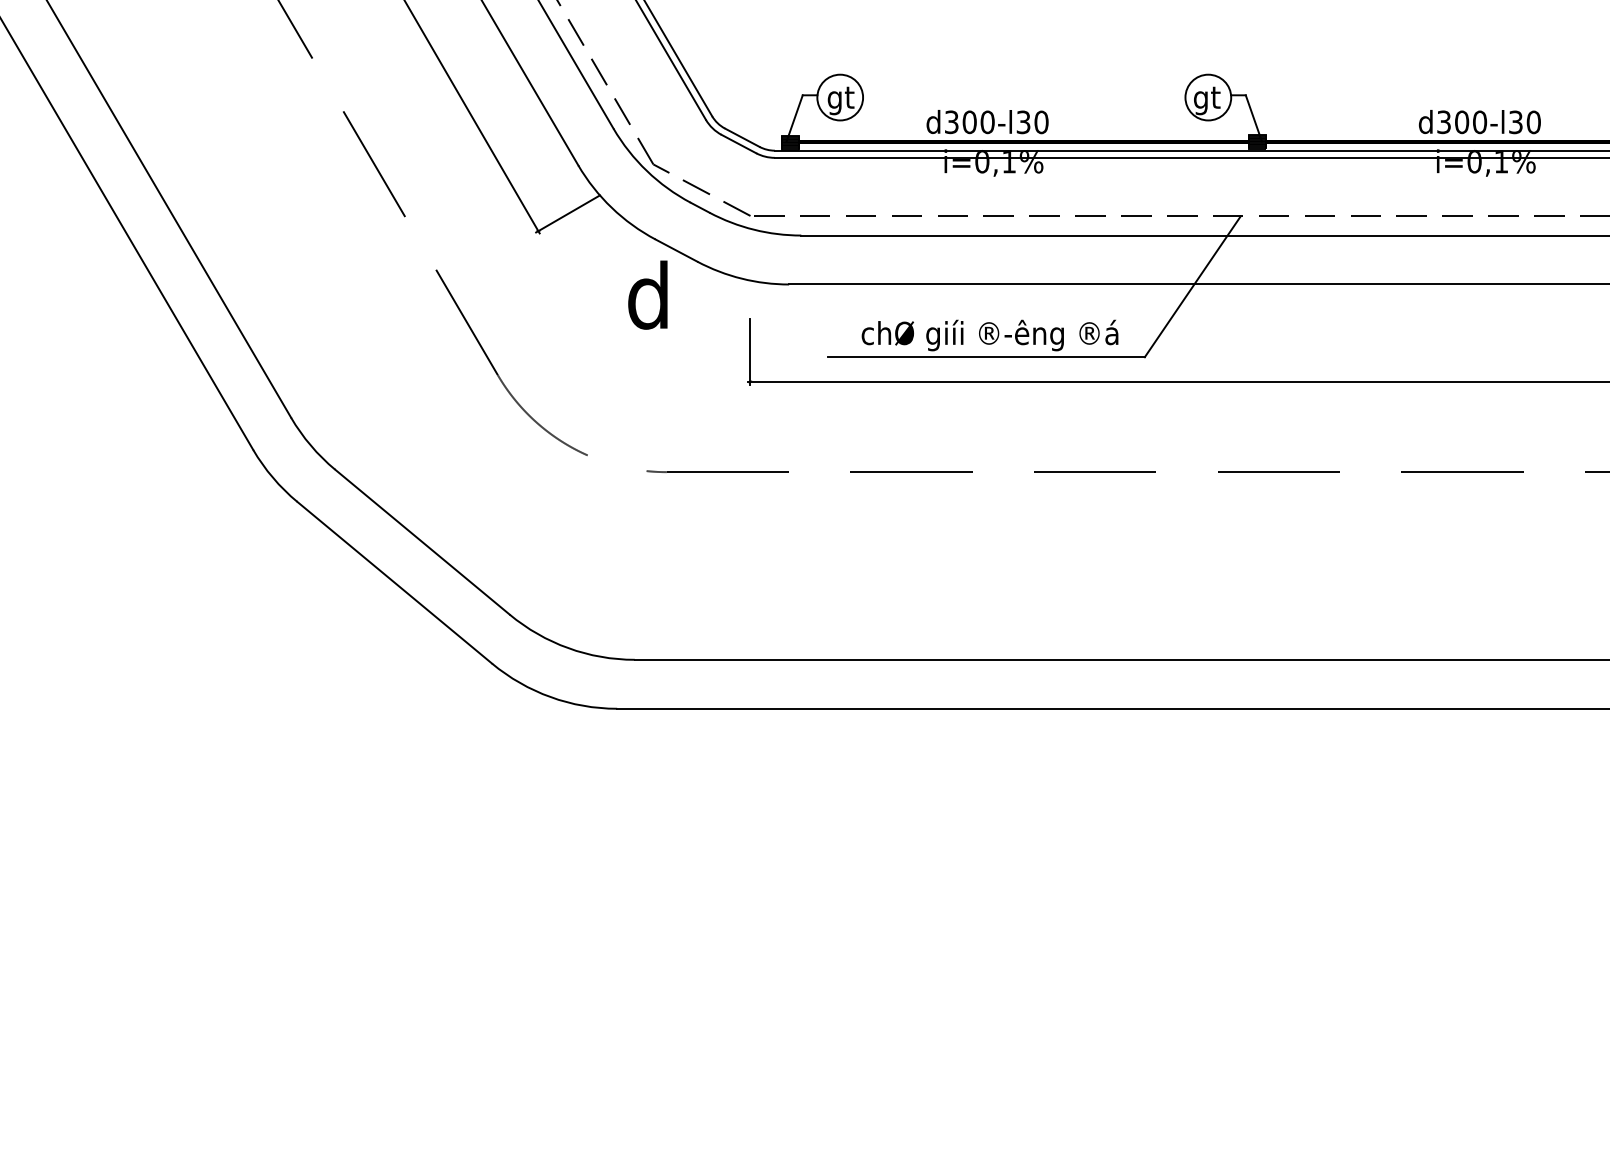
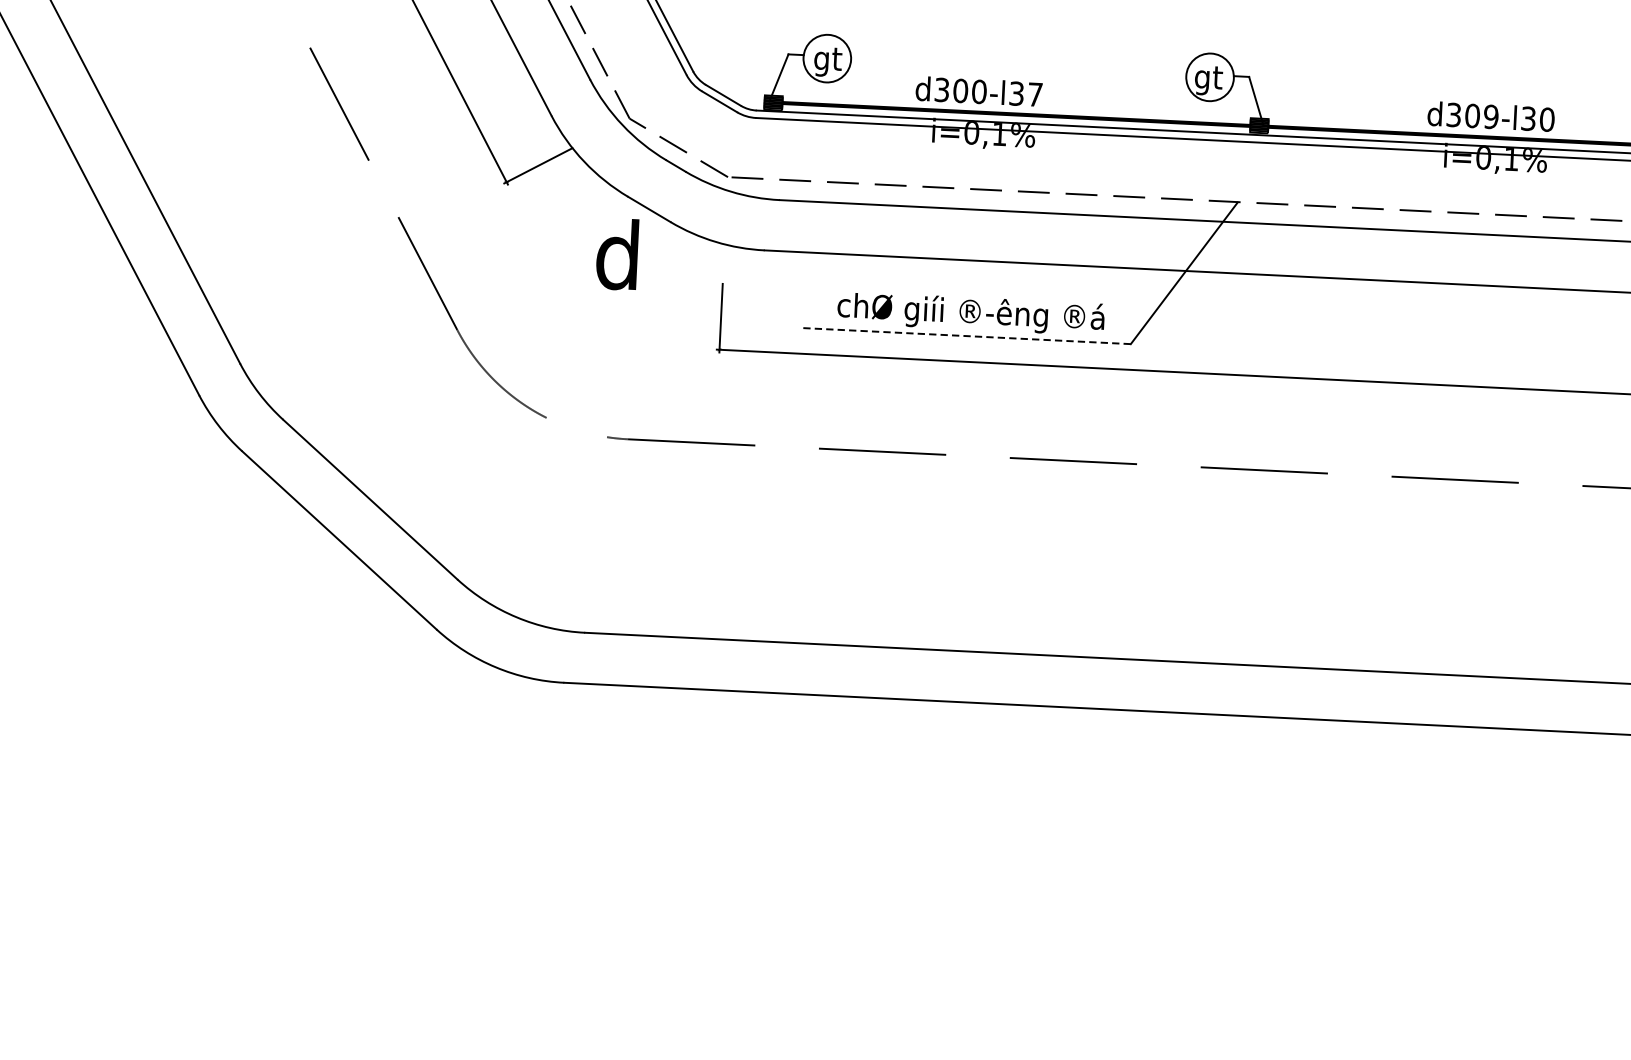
text: (1041, 122) -> (1035, 94), d300-l30 -> d300-l37
text: (1479, 122) -> (1490, 117), d300-l30 -> d309-l30
line: (986, 357) -> (966, 336), solid -> dashed

